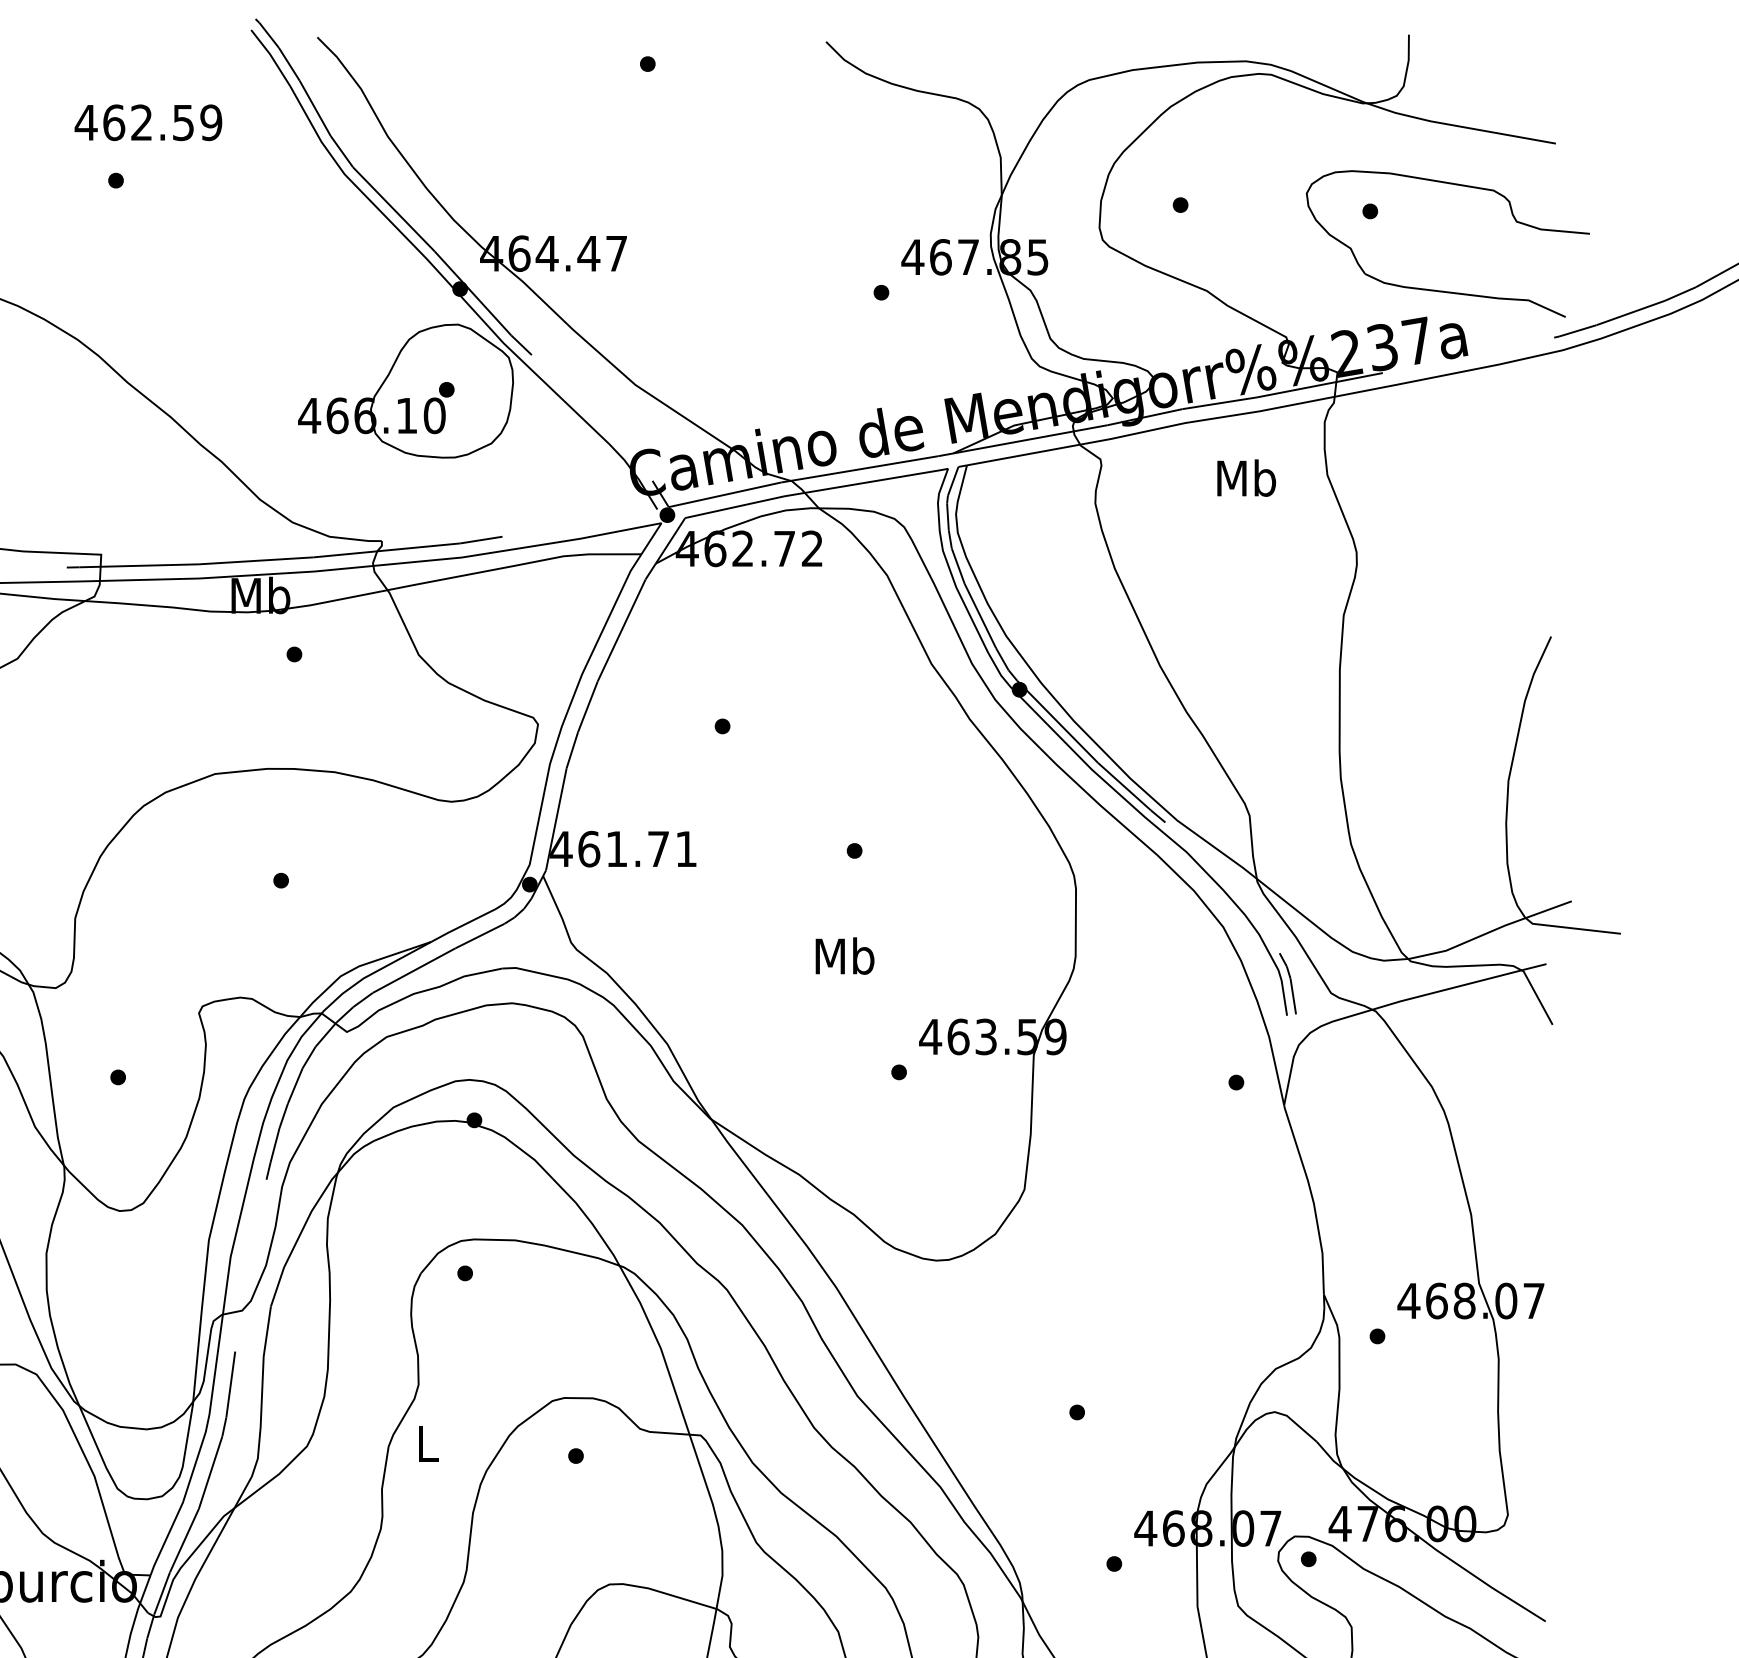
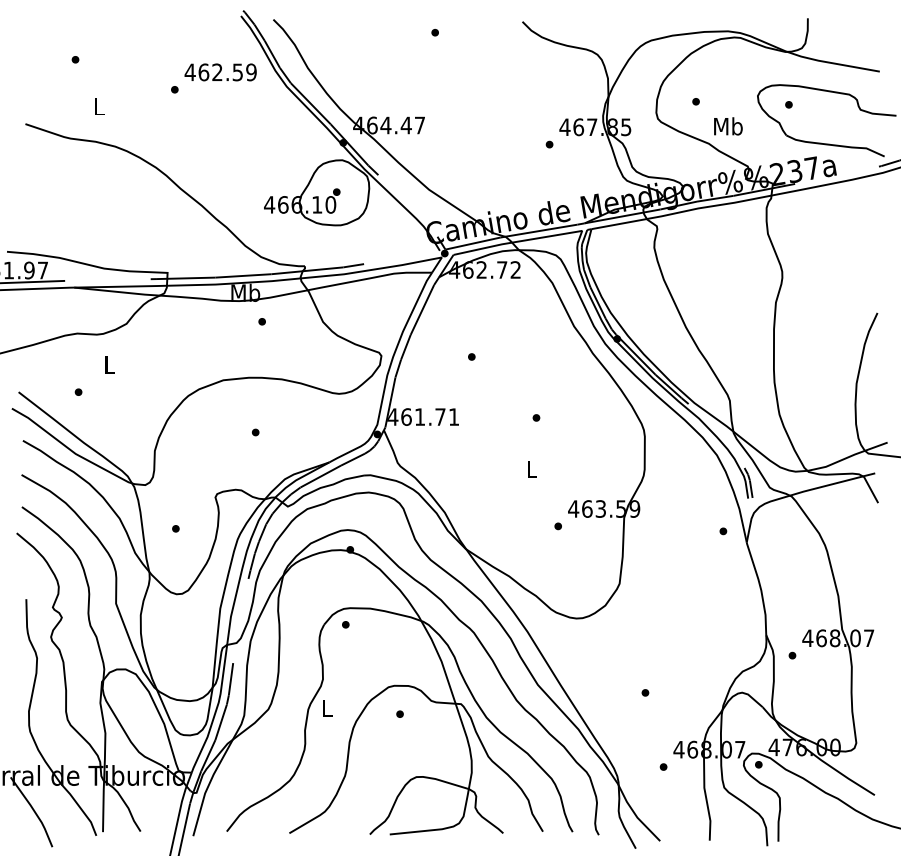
text: (148, 122) -> (220, 72), moved
text: (1246, 478) -> (728, 126), moved
text: (844, 956) -> (531, 469), Mb -> L

